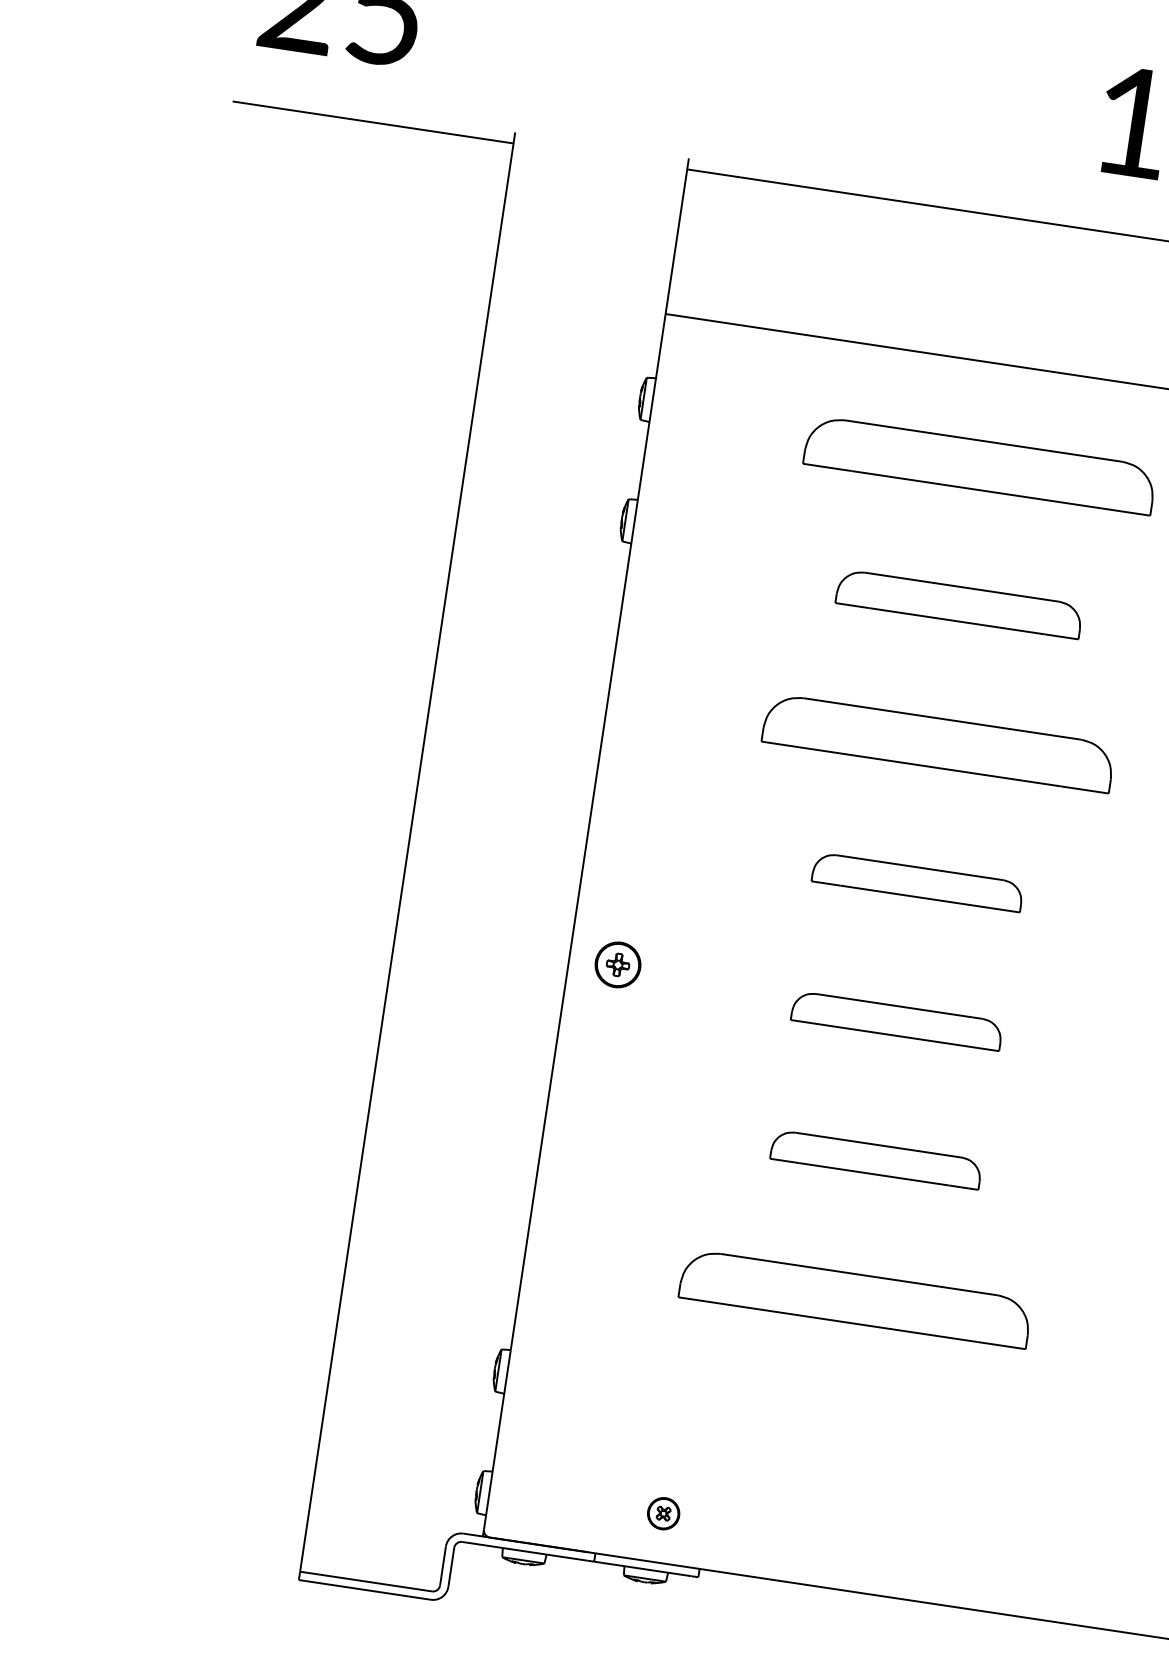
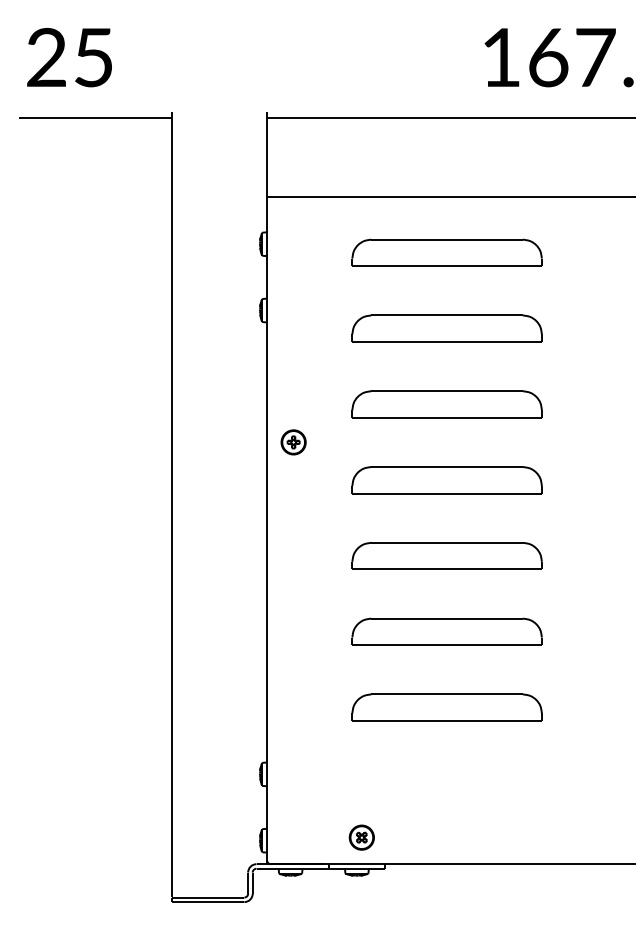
part: (958, 603) -> (446, 328), size x1.43
part: (916, 882) -> (446, 480), size x1.67
part: (617, 965) -> (293, 442), moved
part: (896, 1019) -> (446, 555), size x1.67
part: (875, 1159) -> (446, 631), size x1.67
part: (663, 1513) -> (361, 837), size x1.43

